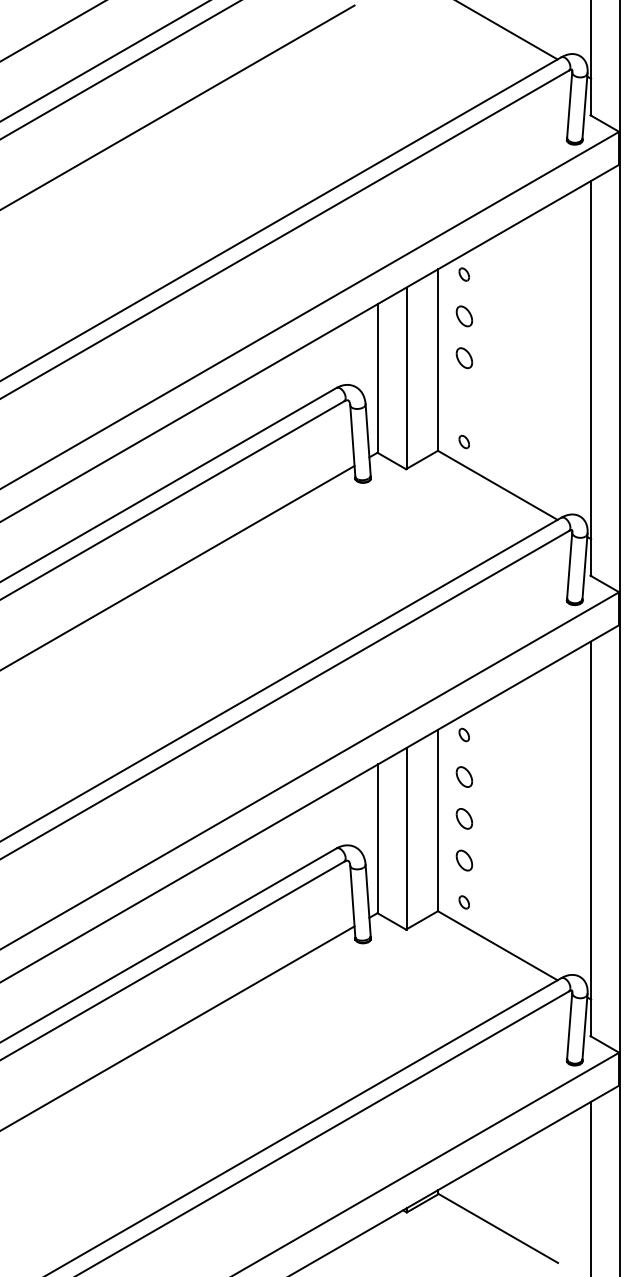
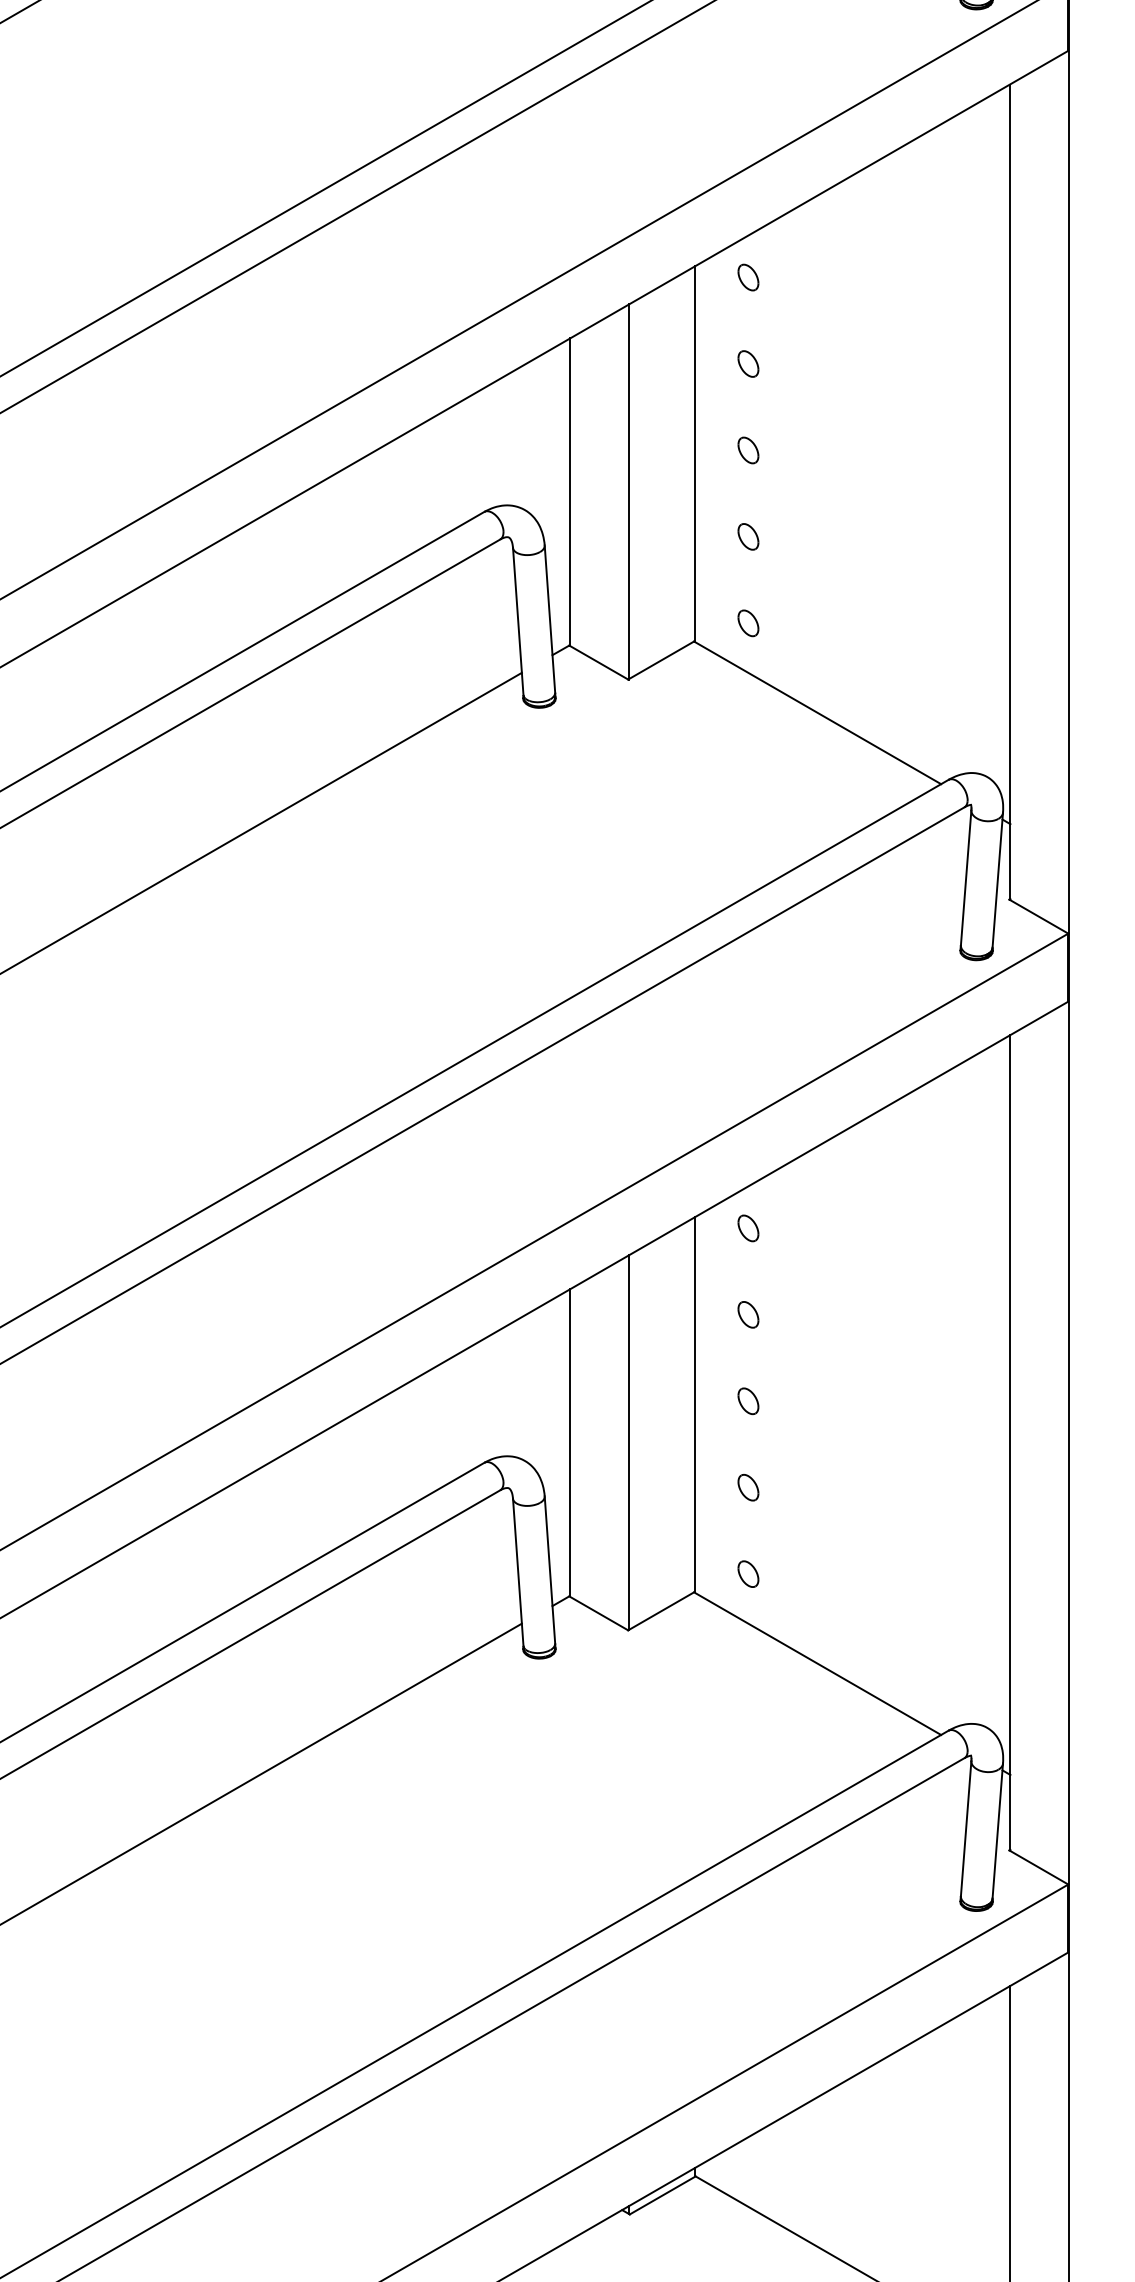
part: (463, 316) -> (746, 364), size x0.62
part: (463, 358) -> (746, 450), size x0.62
part: (463, 400) -> (746, 537), added
part: (463, 776) -> (746, 1314), size x0.62
part: (463, 818) -> (746, 1400), size x0.62
part: (463, 860) -> (746, 1487), size x0.62

